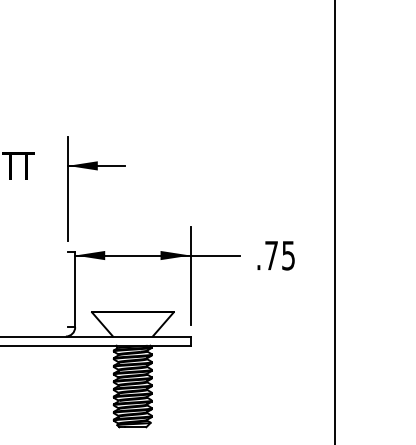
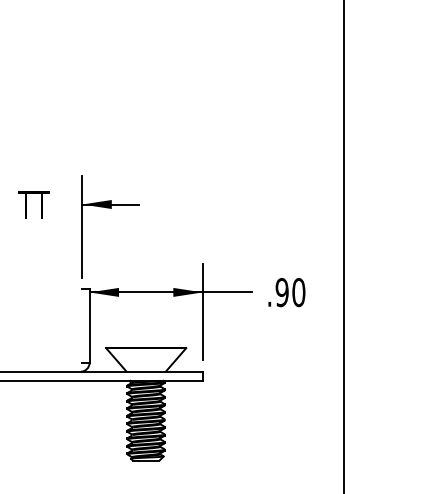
text: (280, 255) -> (290, 292), .75 -> .90

